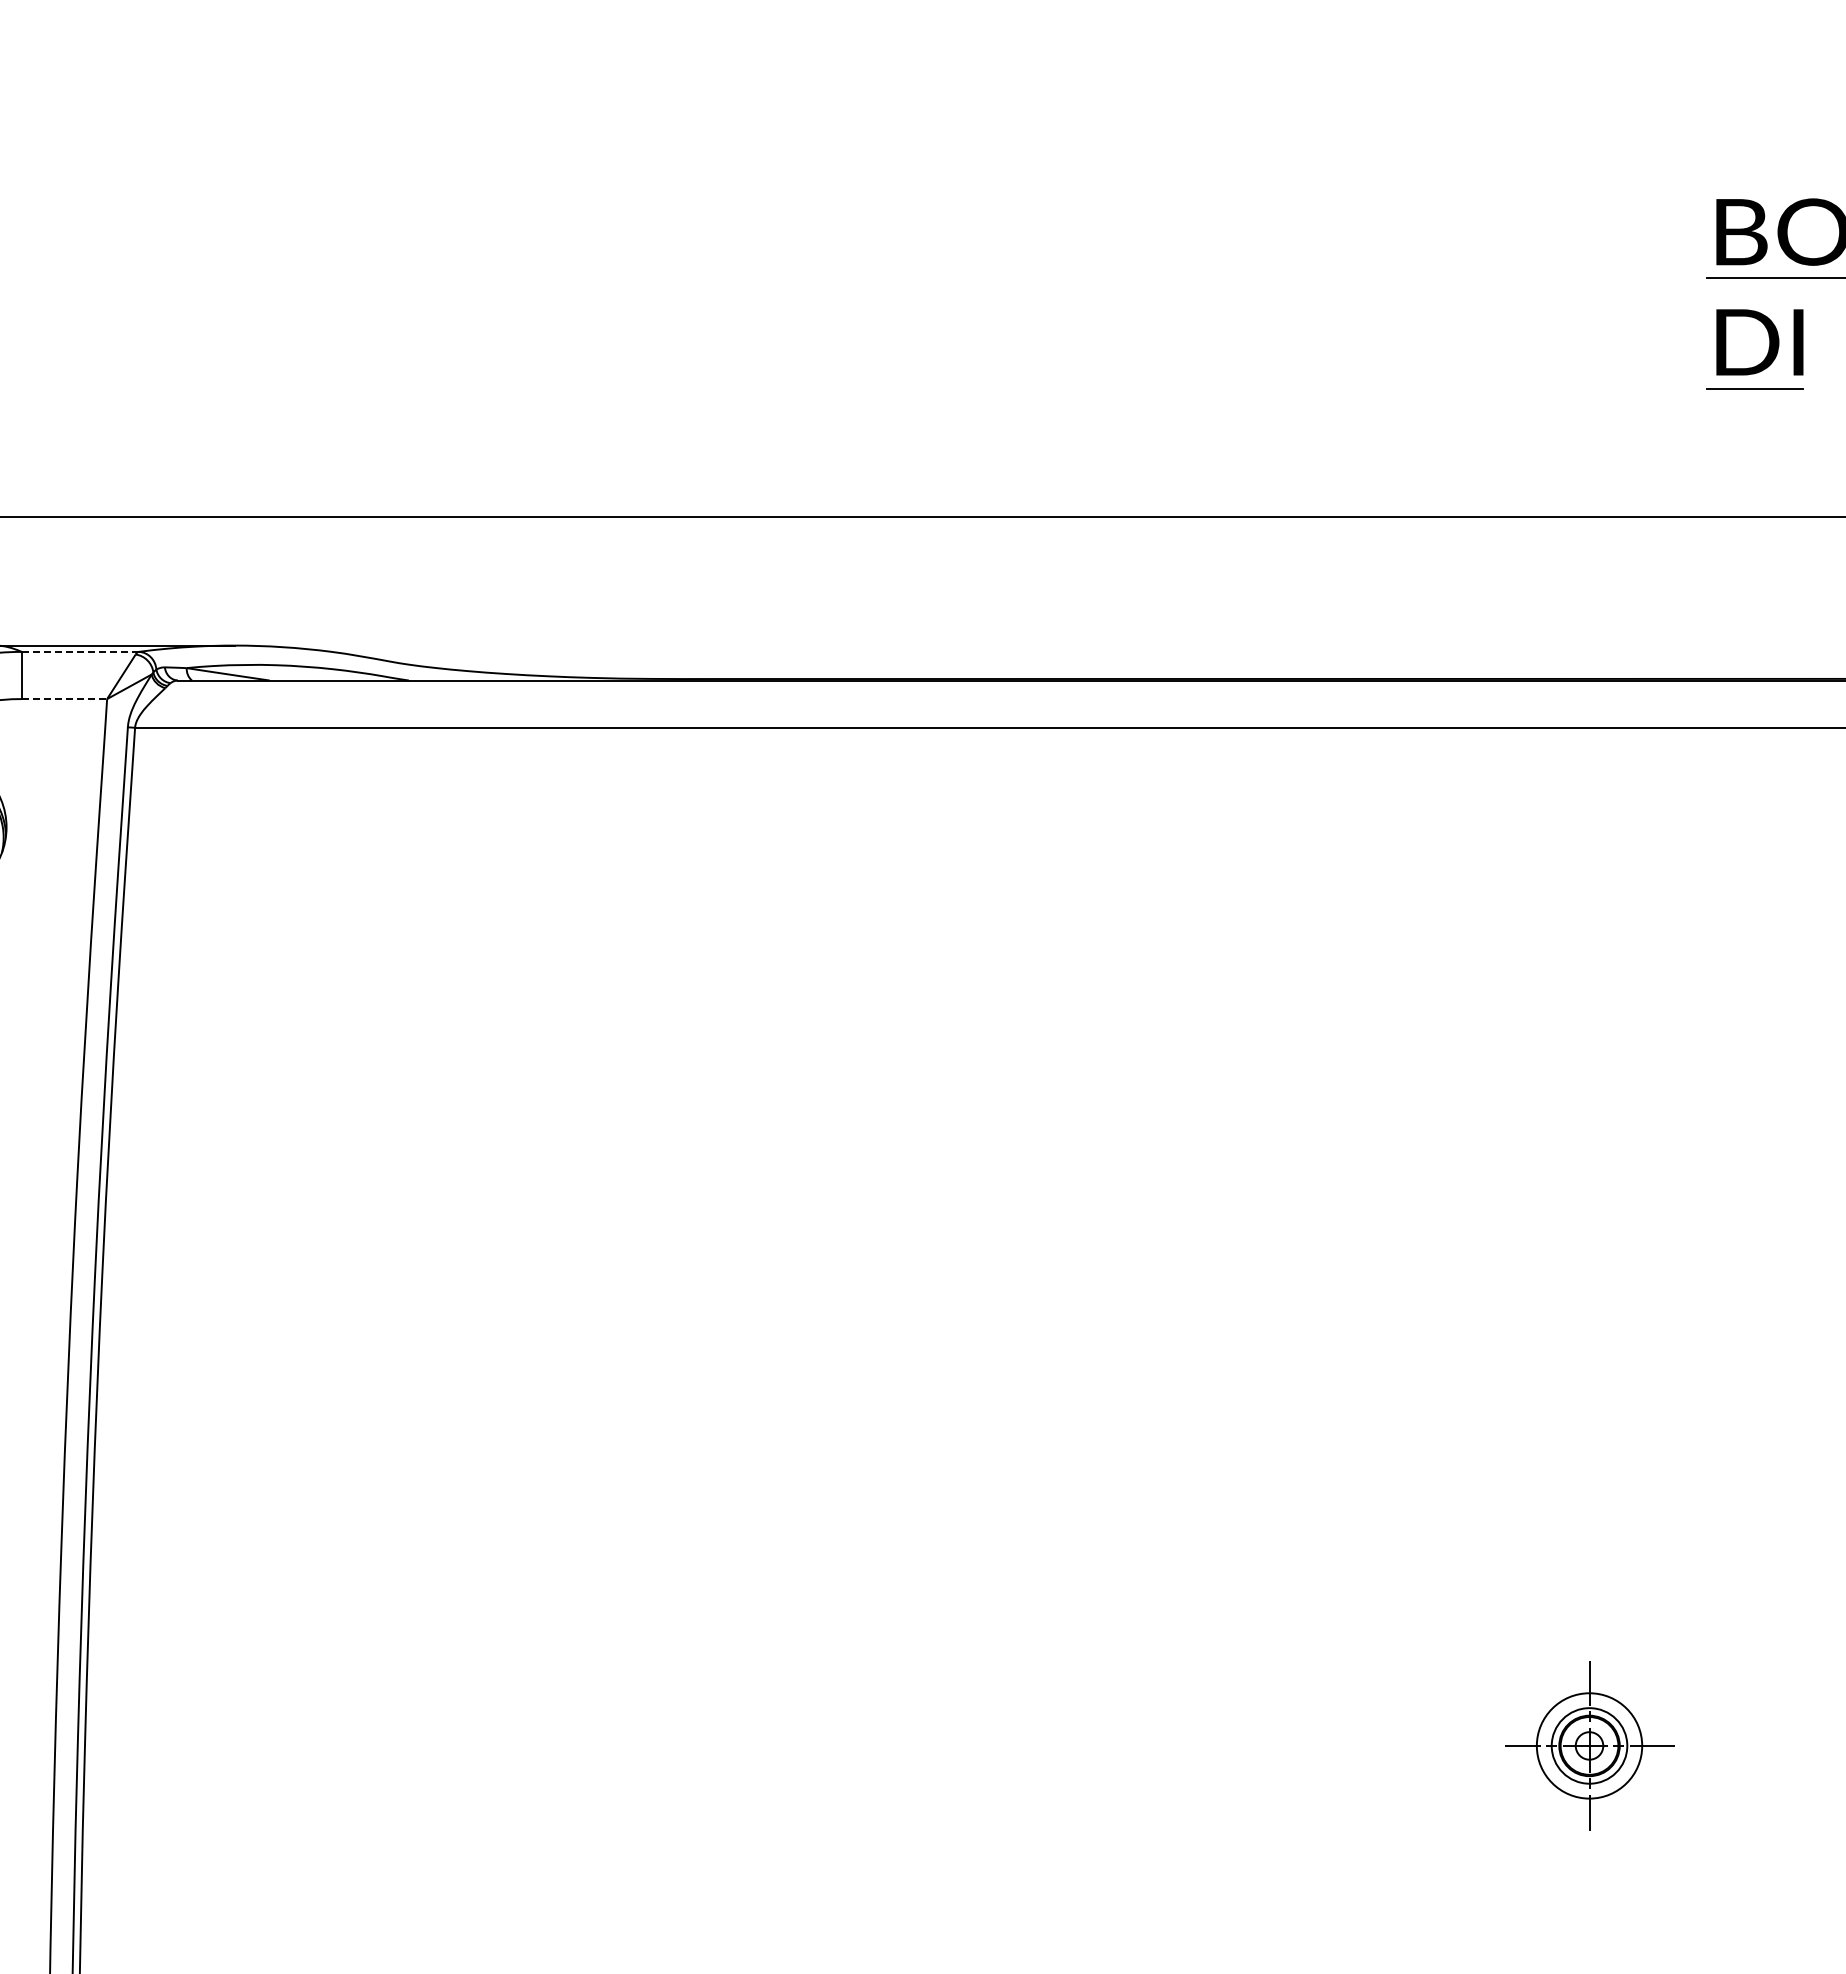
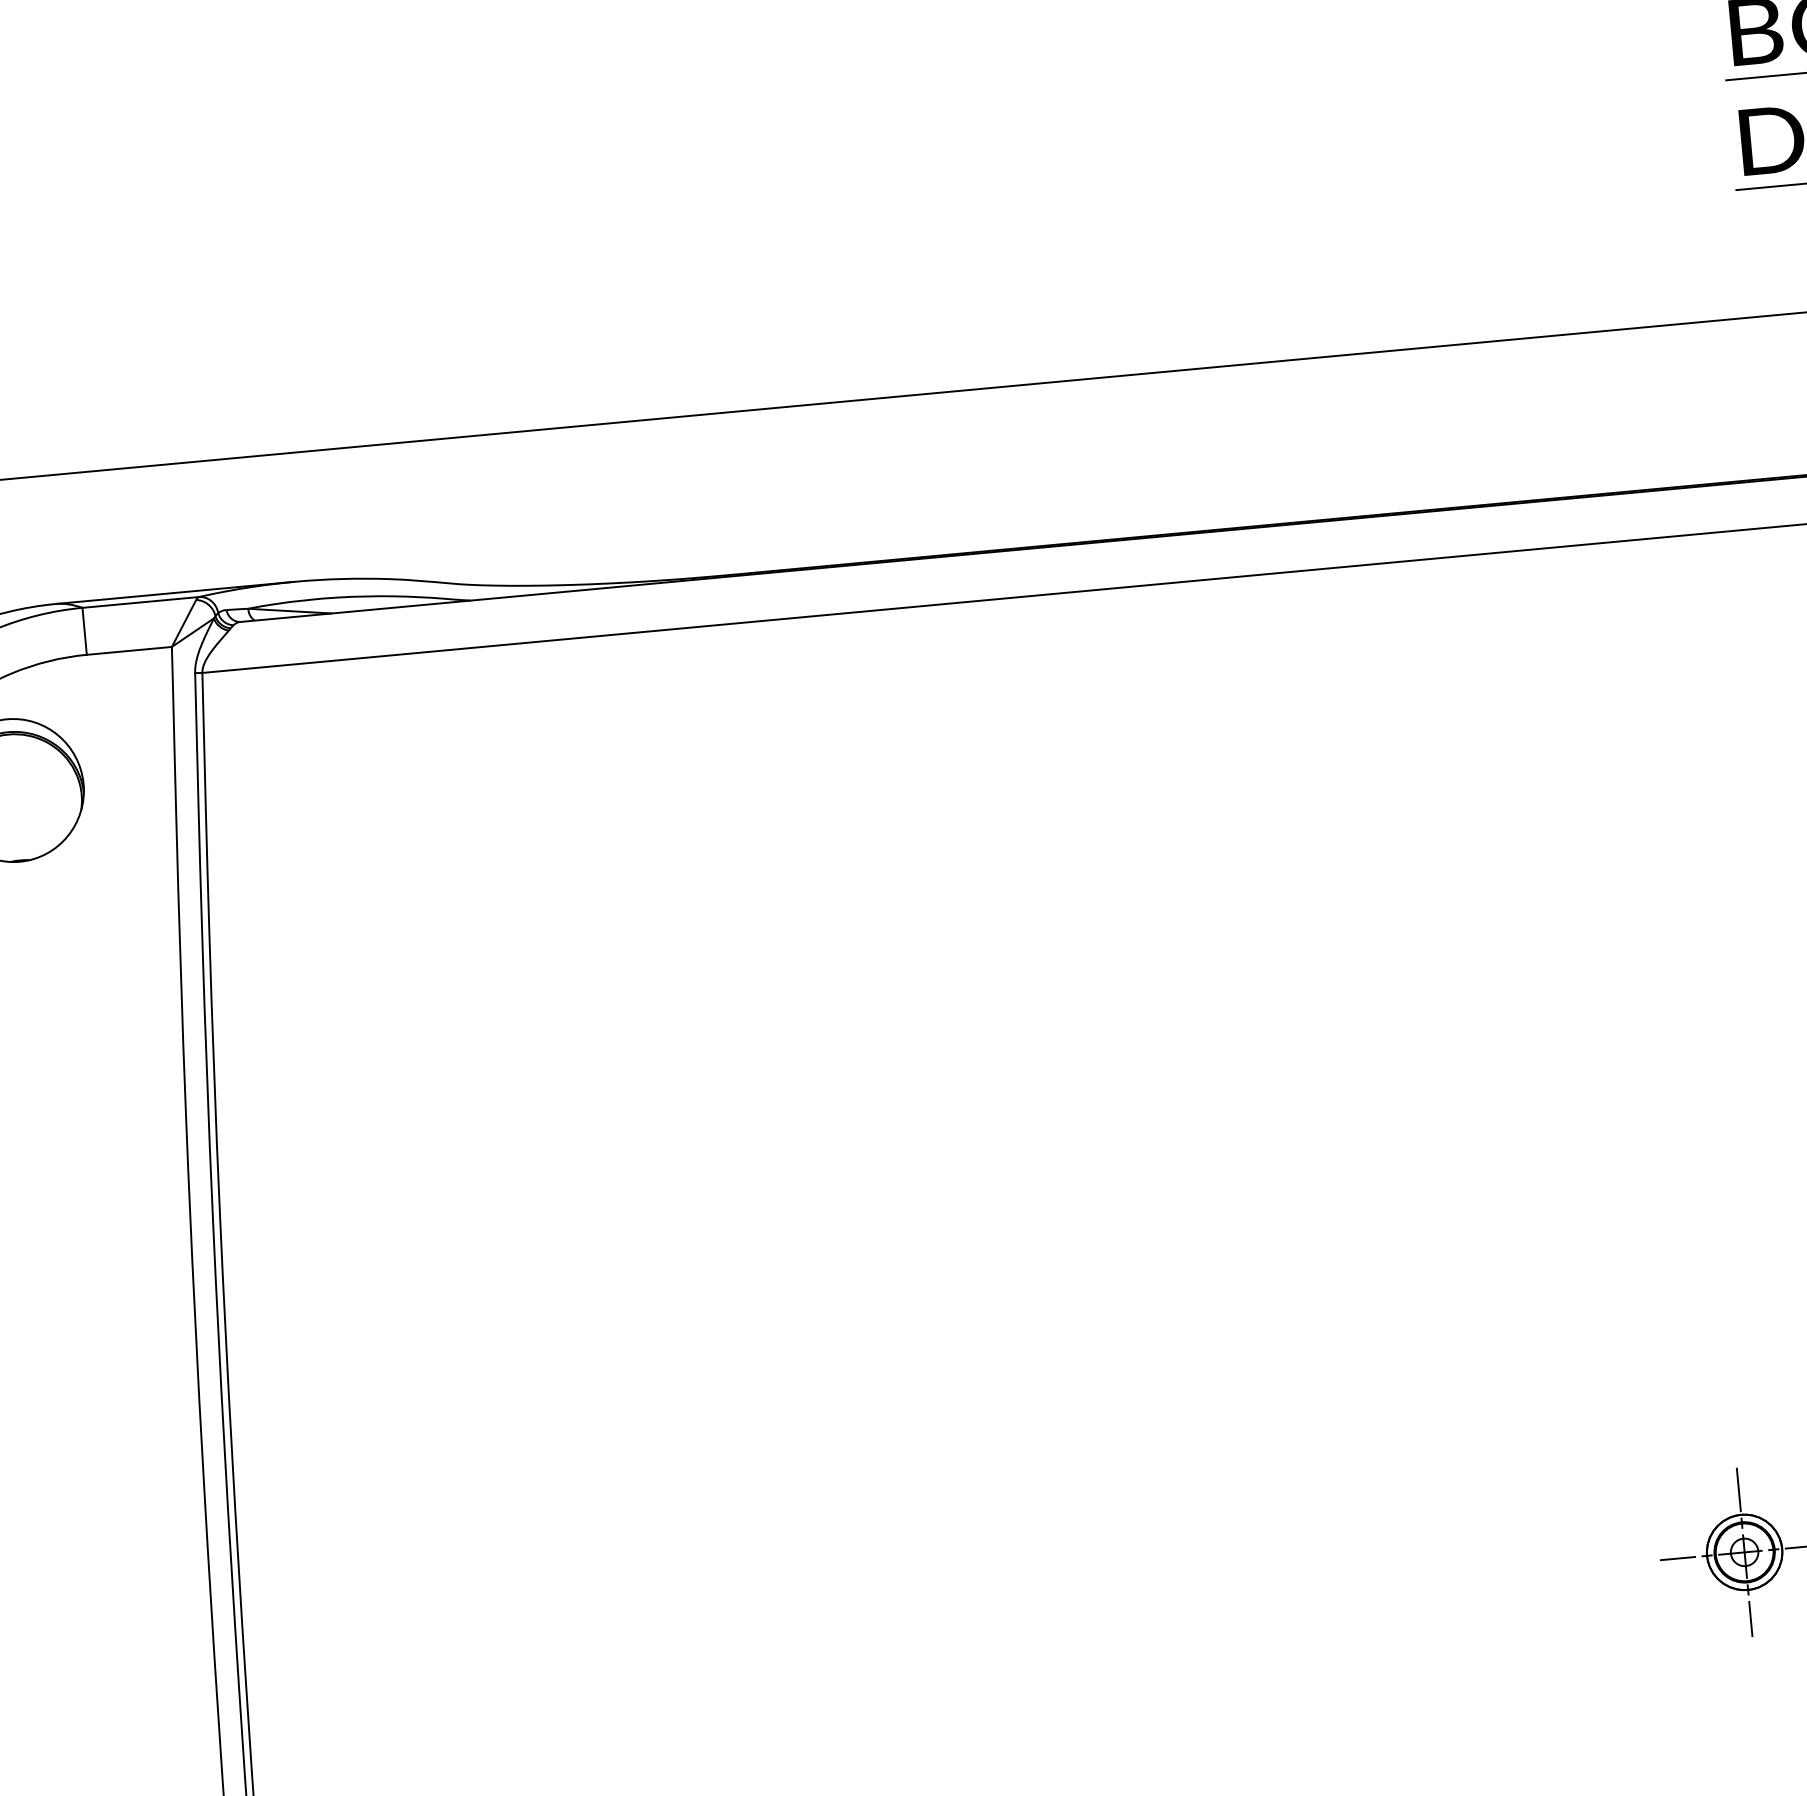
line: (79, 651) -> (139, 602), dashed -> solid
line: (64, 699) -> (129, 651), dashed -> solid
circle: (1589, 1745) -> (1744, 1551), size x0.71

